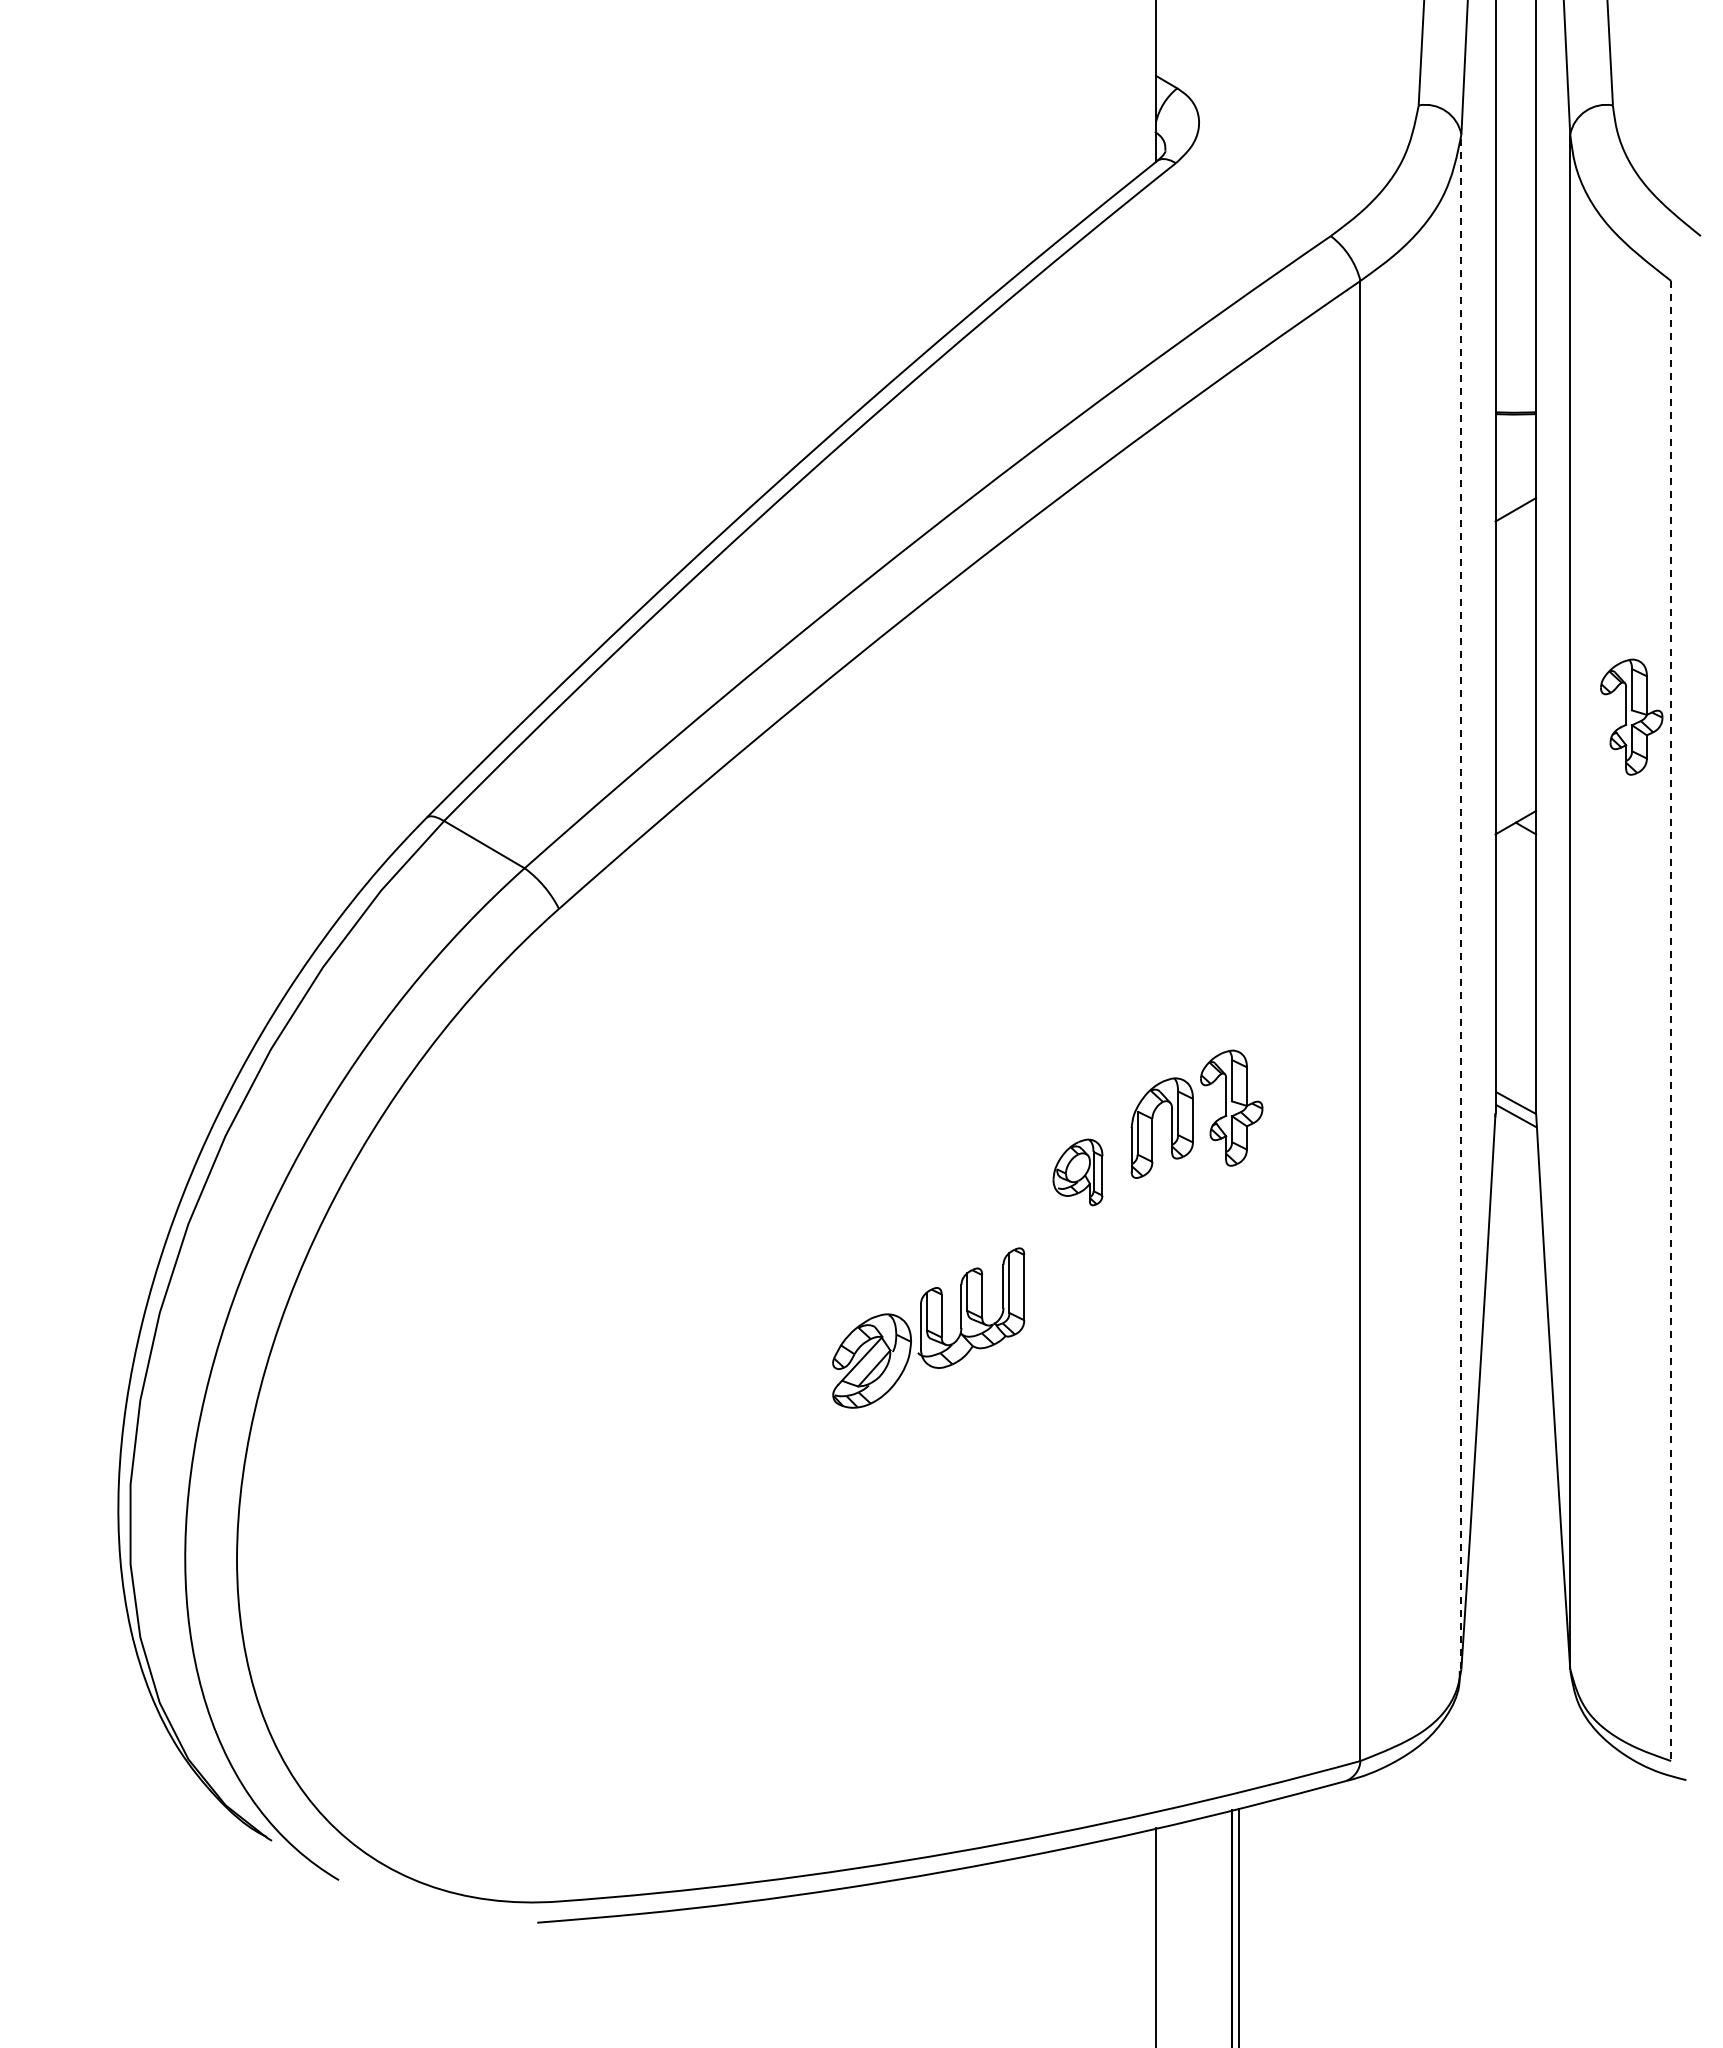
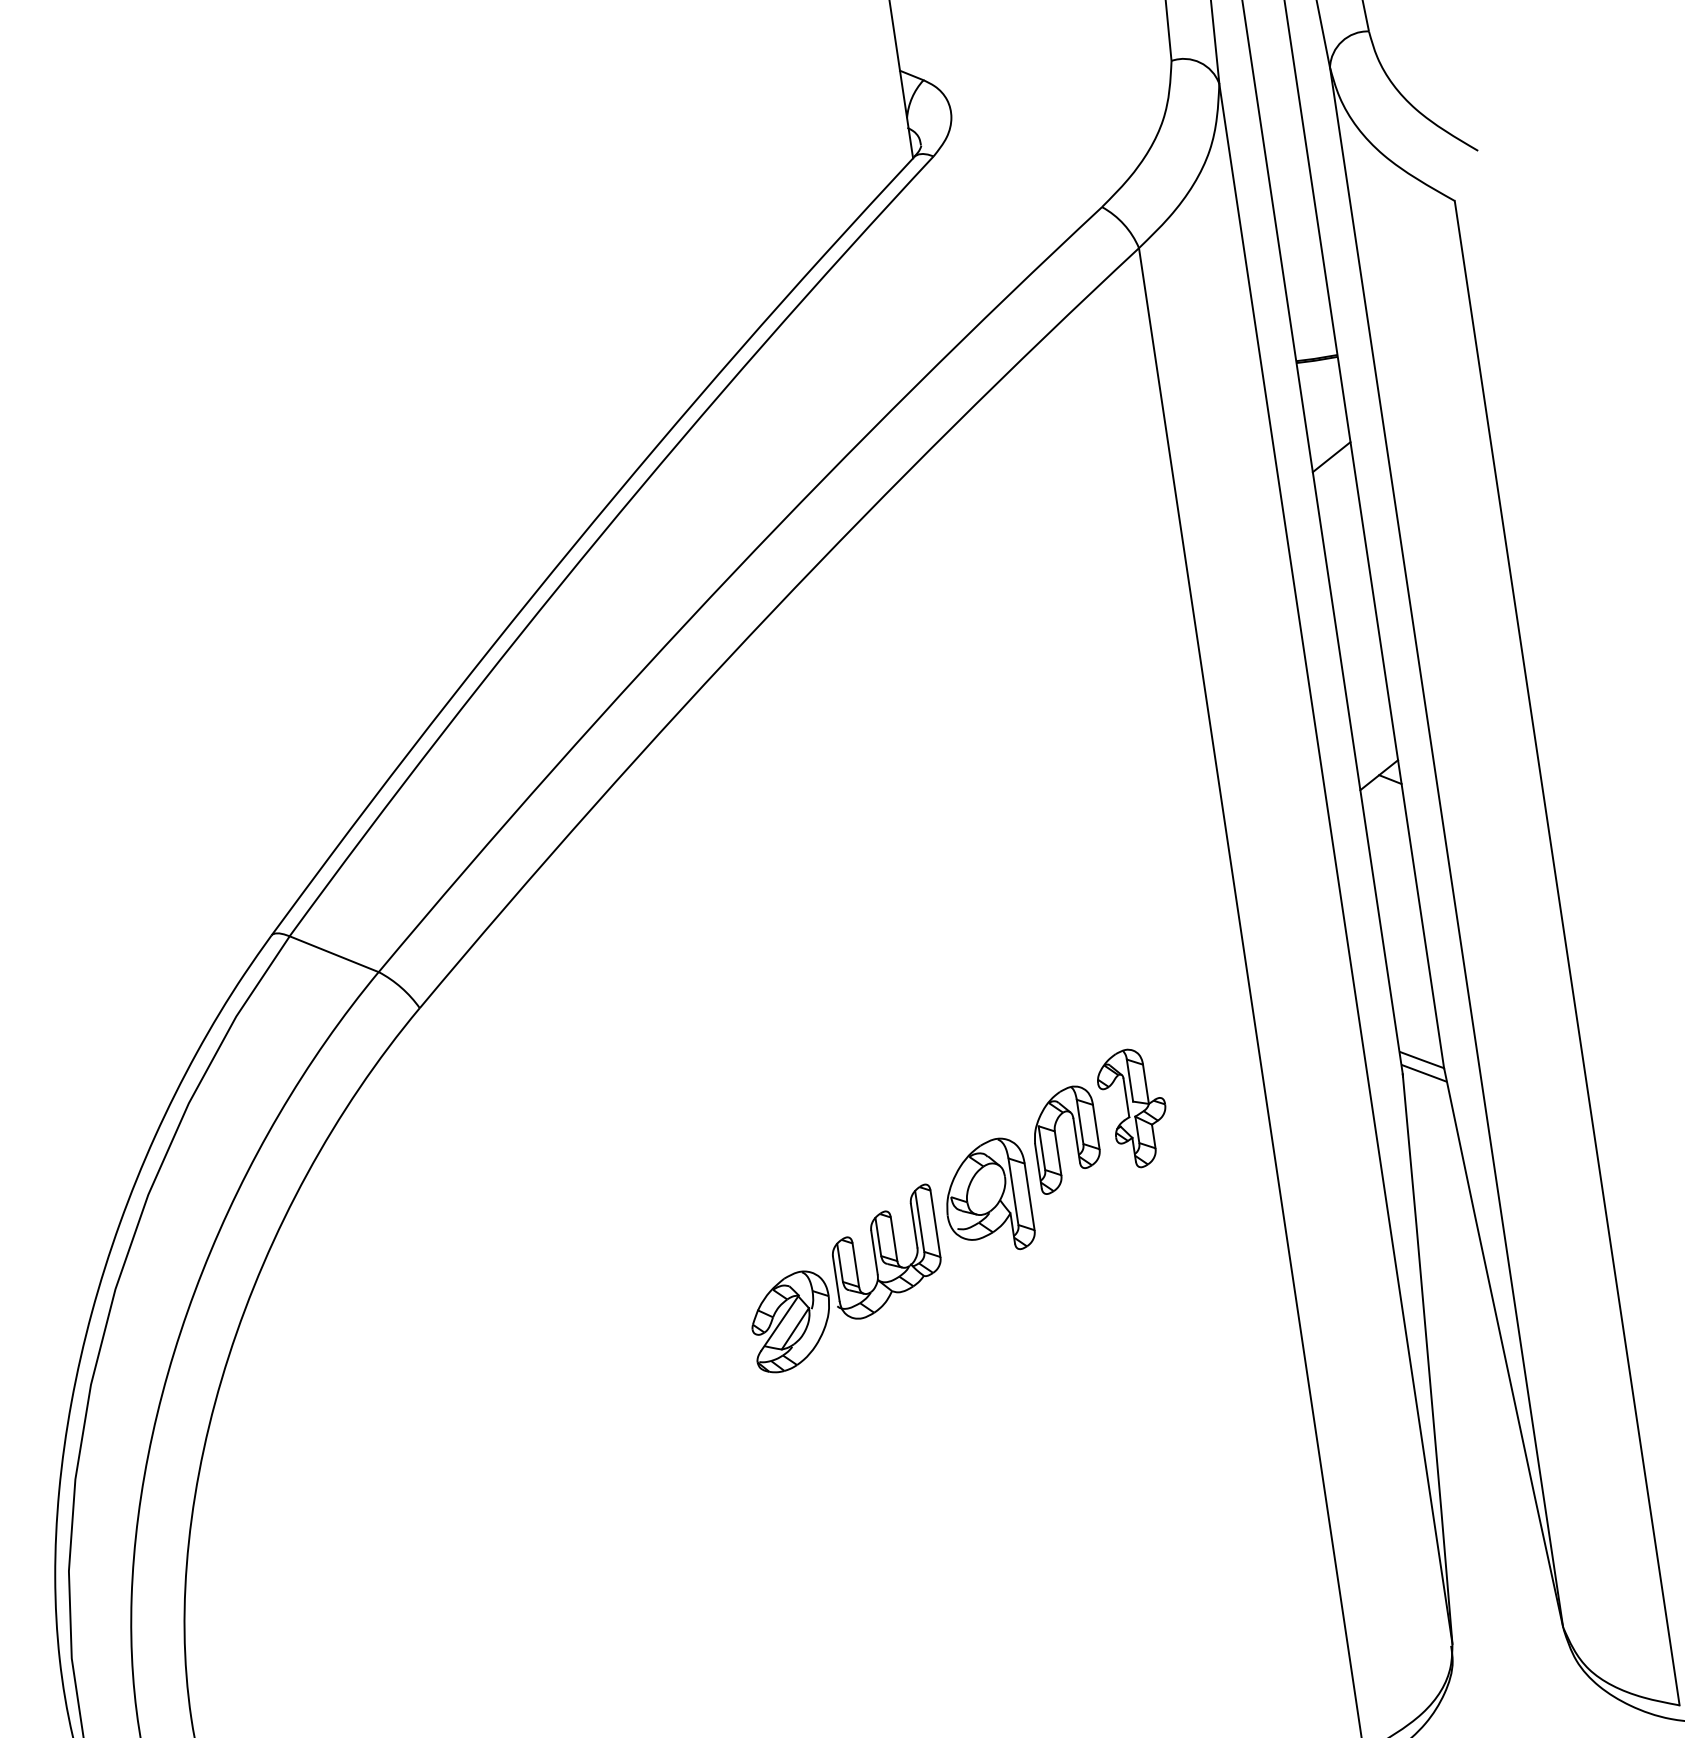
part: (1631, 716) -> (1480, 649), removed
line: (1461, 901) -> (1335, 863), dashed -> solid
line: (1671, 1021) -> (1567, 953), dashed -> solid
part: (1077, 1172) -> (986, 1197), size x1.67
part: (928, 1327) -> (844, 1278), moved

